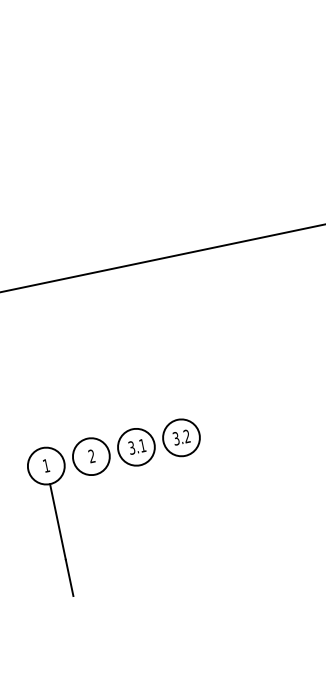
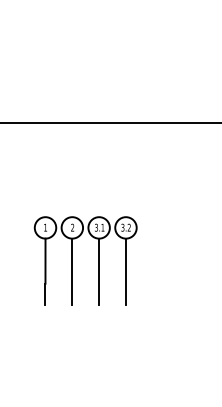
line: (195, 511) -> (125, 271), added
line: (152, 520) -> (99, 271), added
line: (106, 529) -> (72, 271), added

